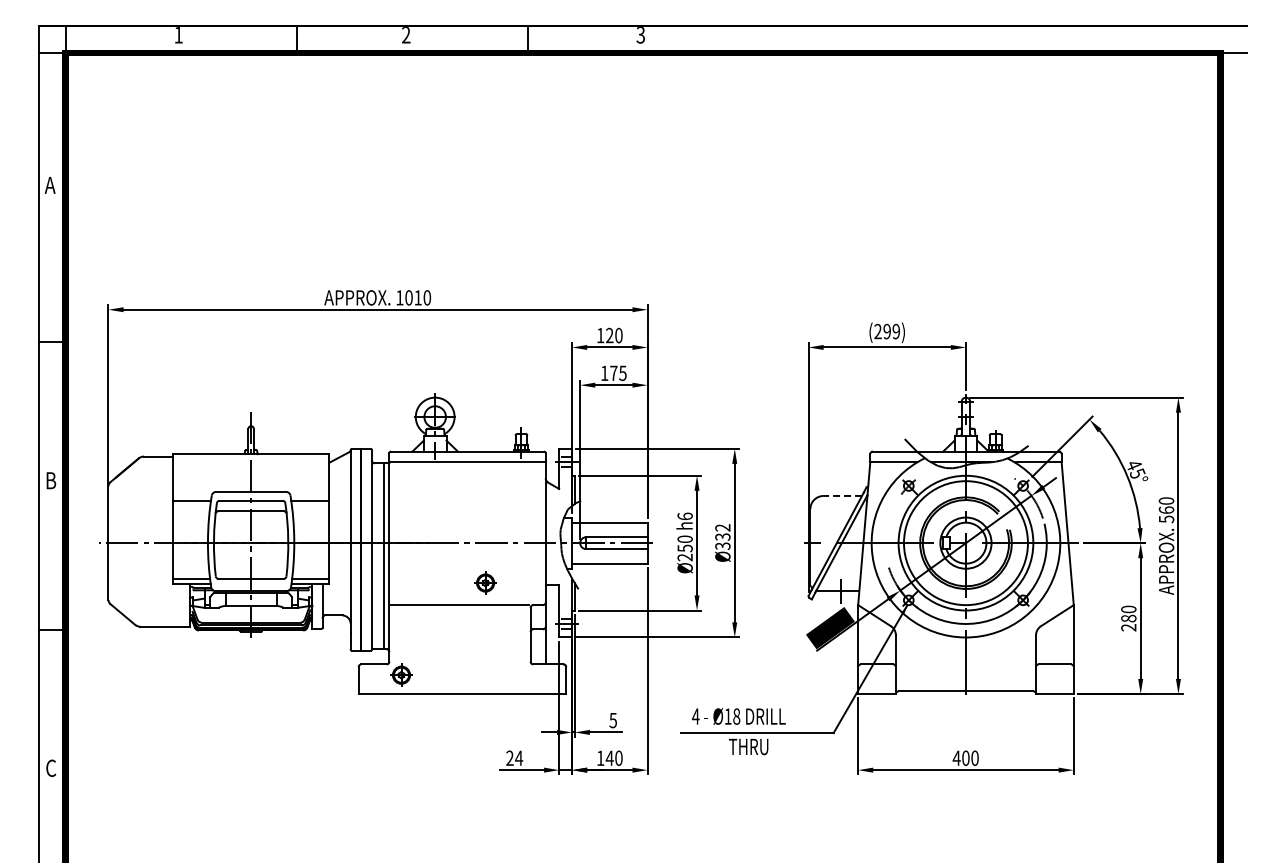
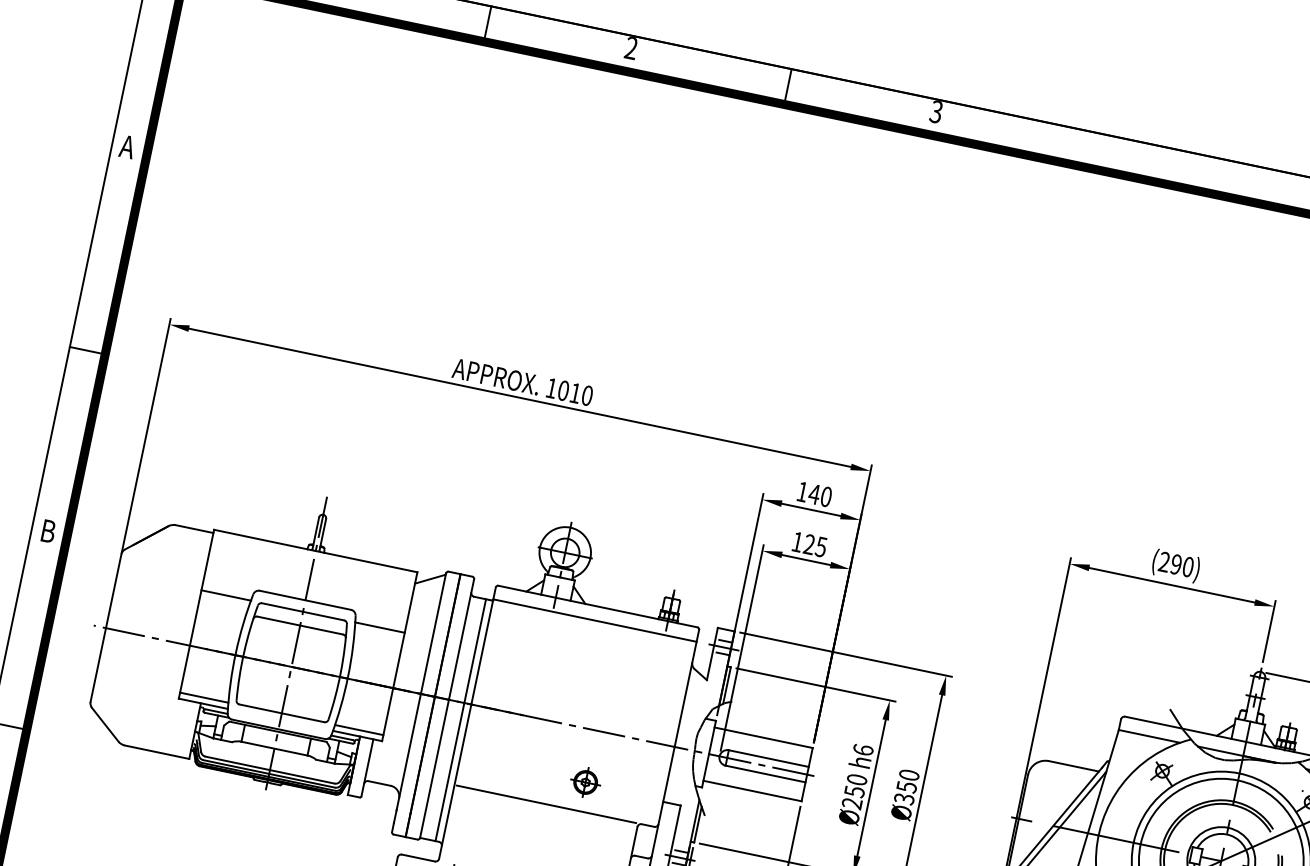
text: (896, 331) -> (1188, 566), (299) -> (290)
text: (609, 335) -> (814, 494), 120 -> 140
text: (613, 372) -> (809, 543), 175 -> 125
line: (842, 495) -> (1073, 765), dashed -> solid
text: (722, 532) -> (907, 781), Ø332 -> Ø350

